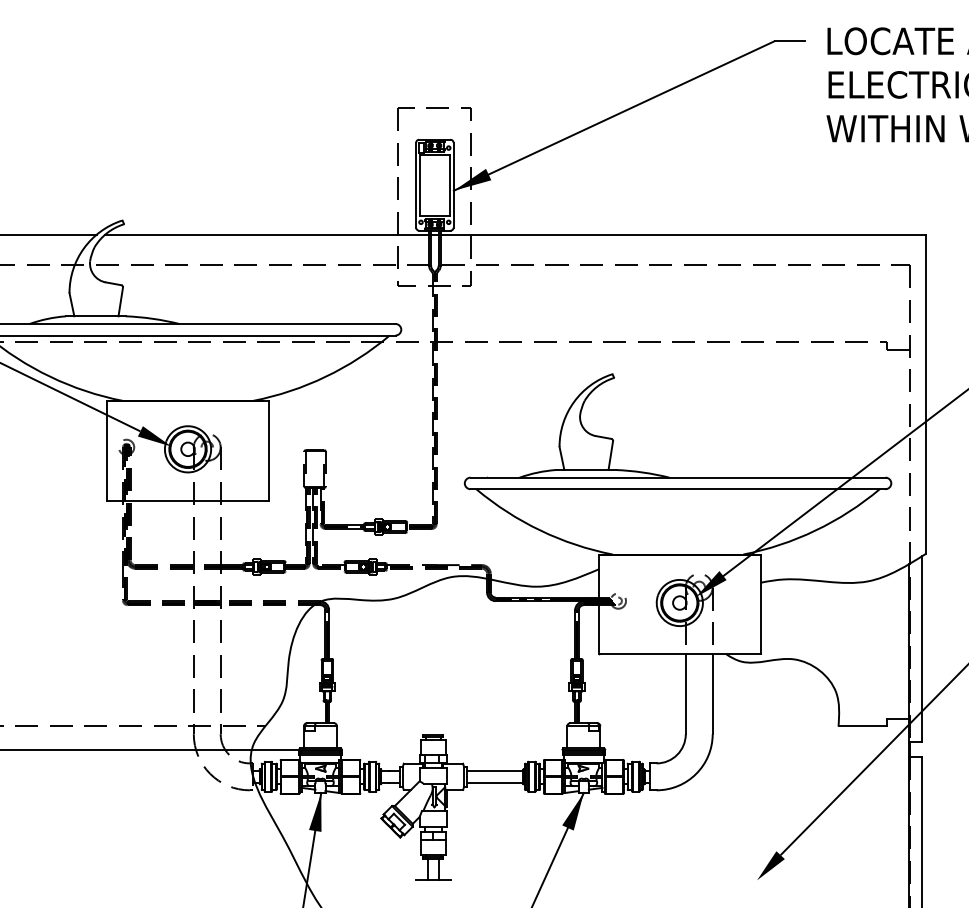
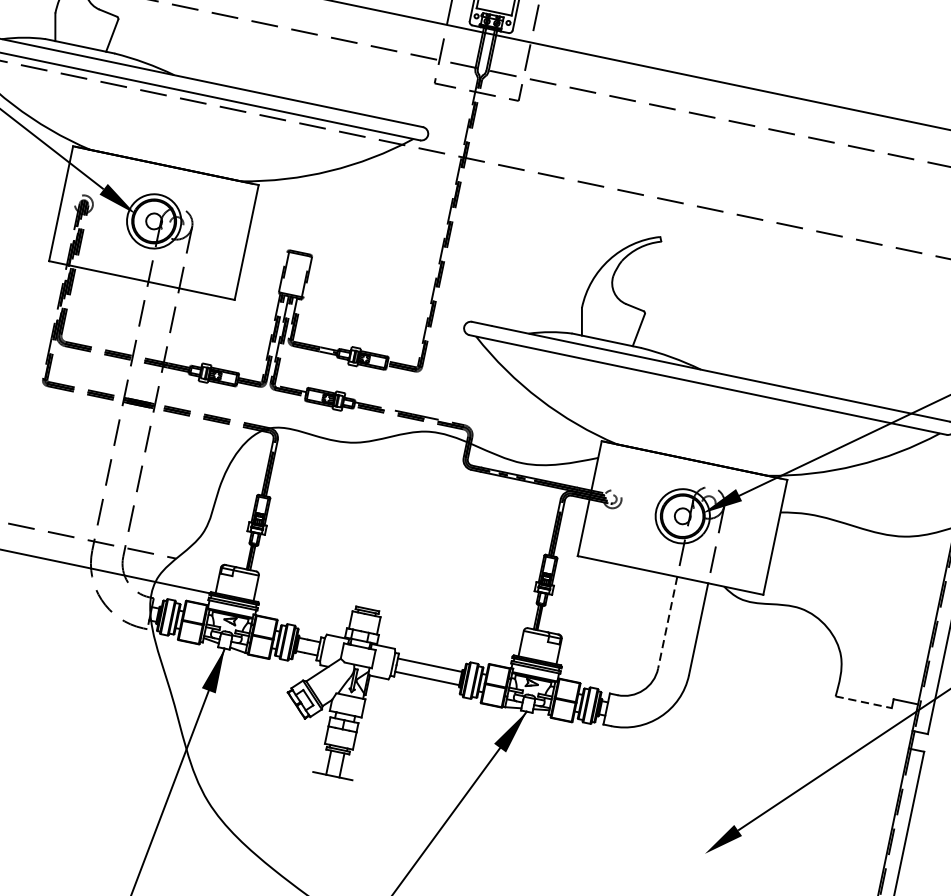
line: (685, 694) -> (667, 622), solid -> dashed
line: (863, 726) -> (864, 702), solid -> dashed

